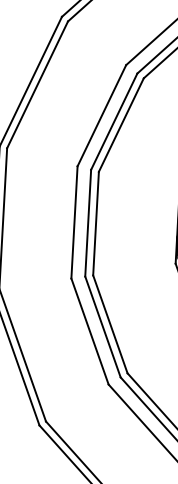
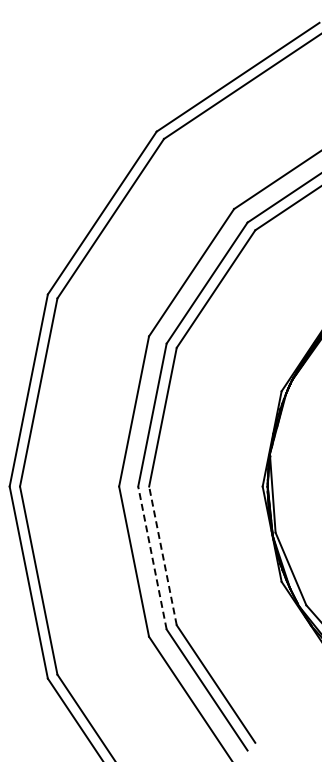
line: (110, 324) -> (162, 555), solid -> dashed
line: (102, 326) -> (152, 557), solid -> dashed

